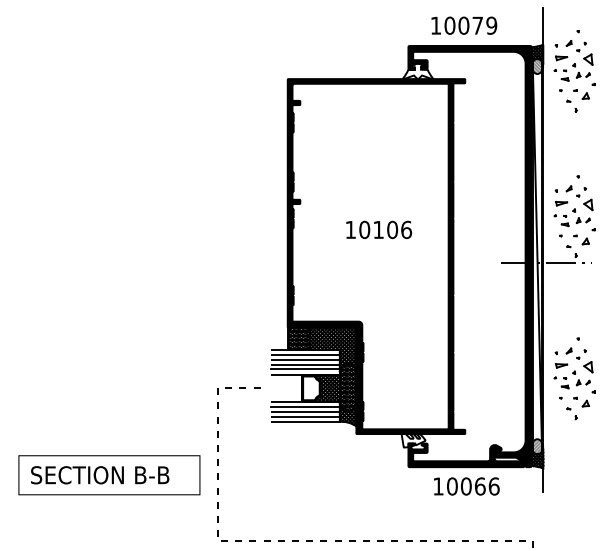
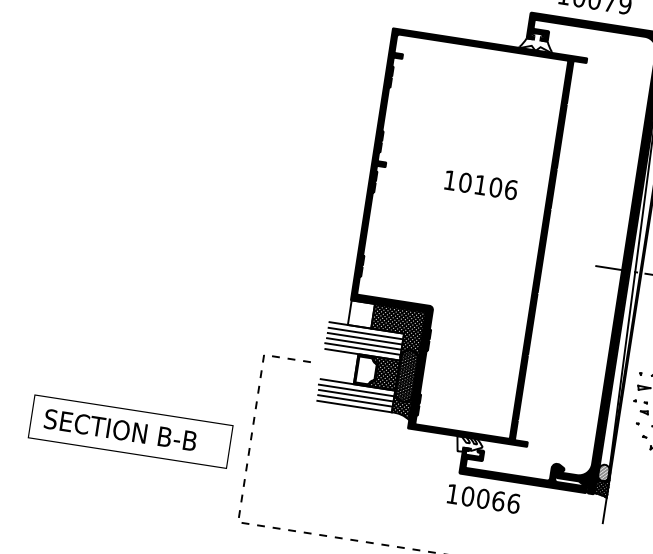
text: (379, 229) -> (481, 184), moved
hatch: (298, 338) -> (360, 314), removed
text: (466, 486) -> (483, 498), moved

